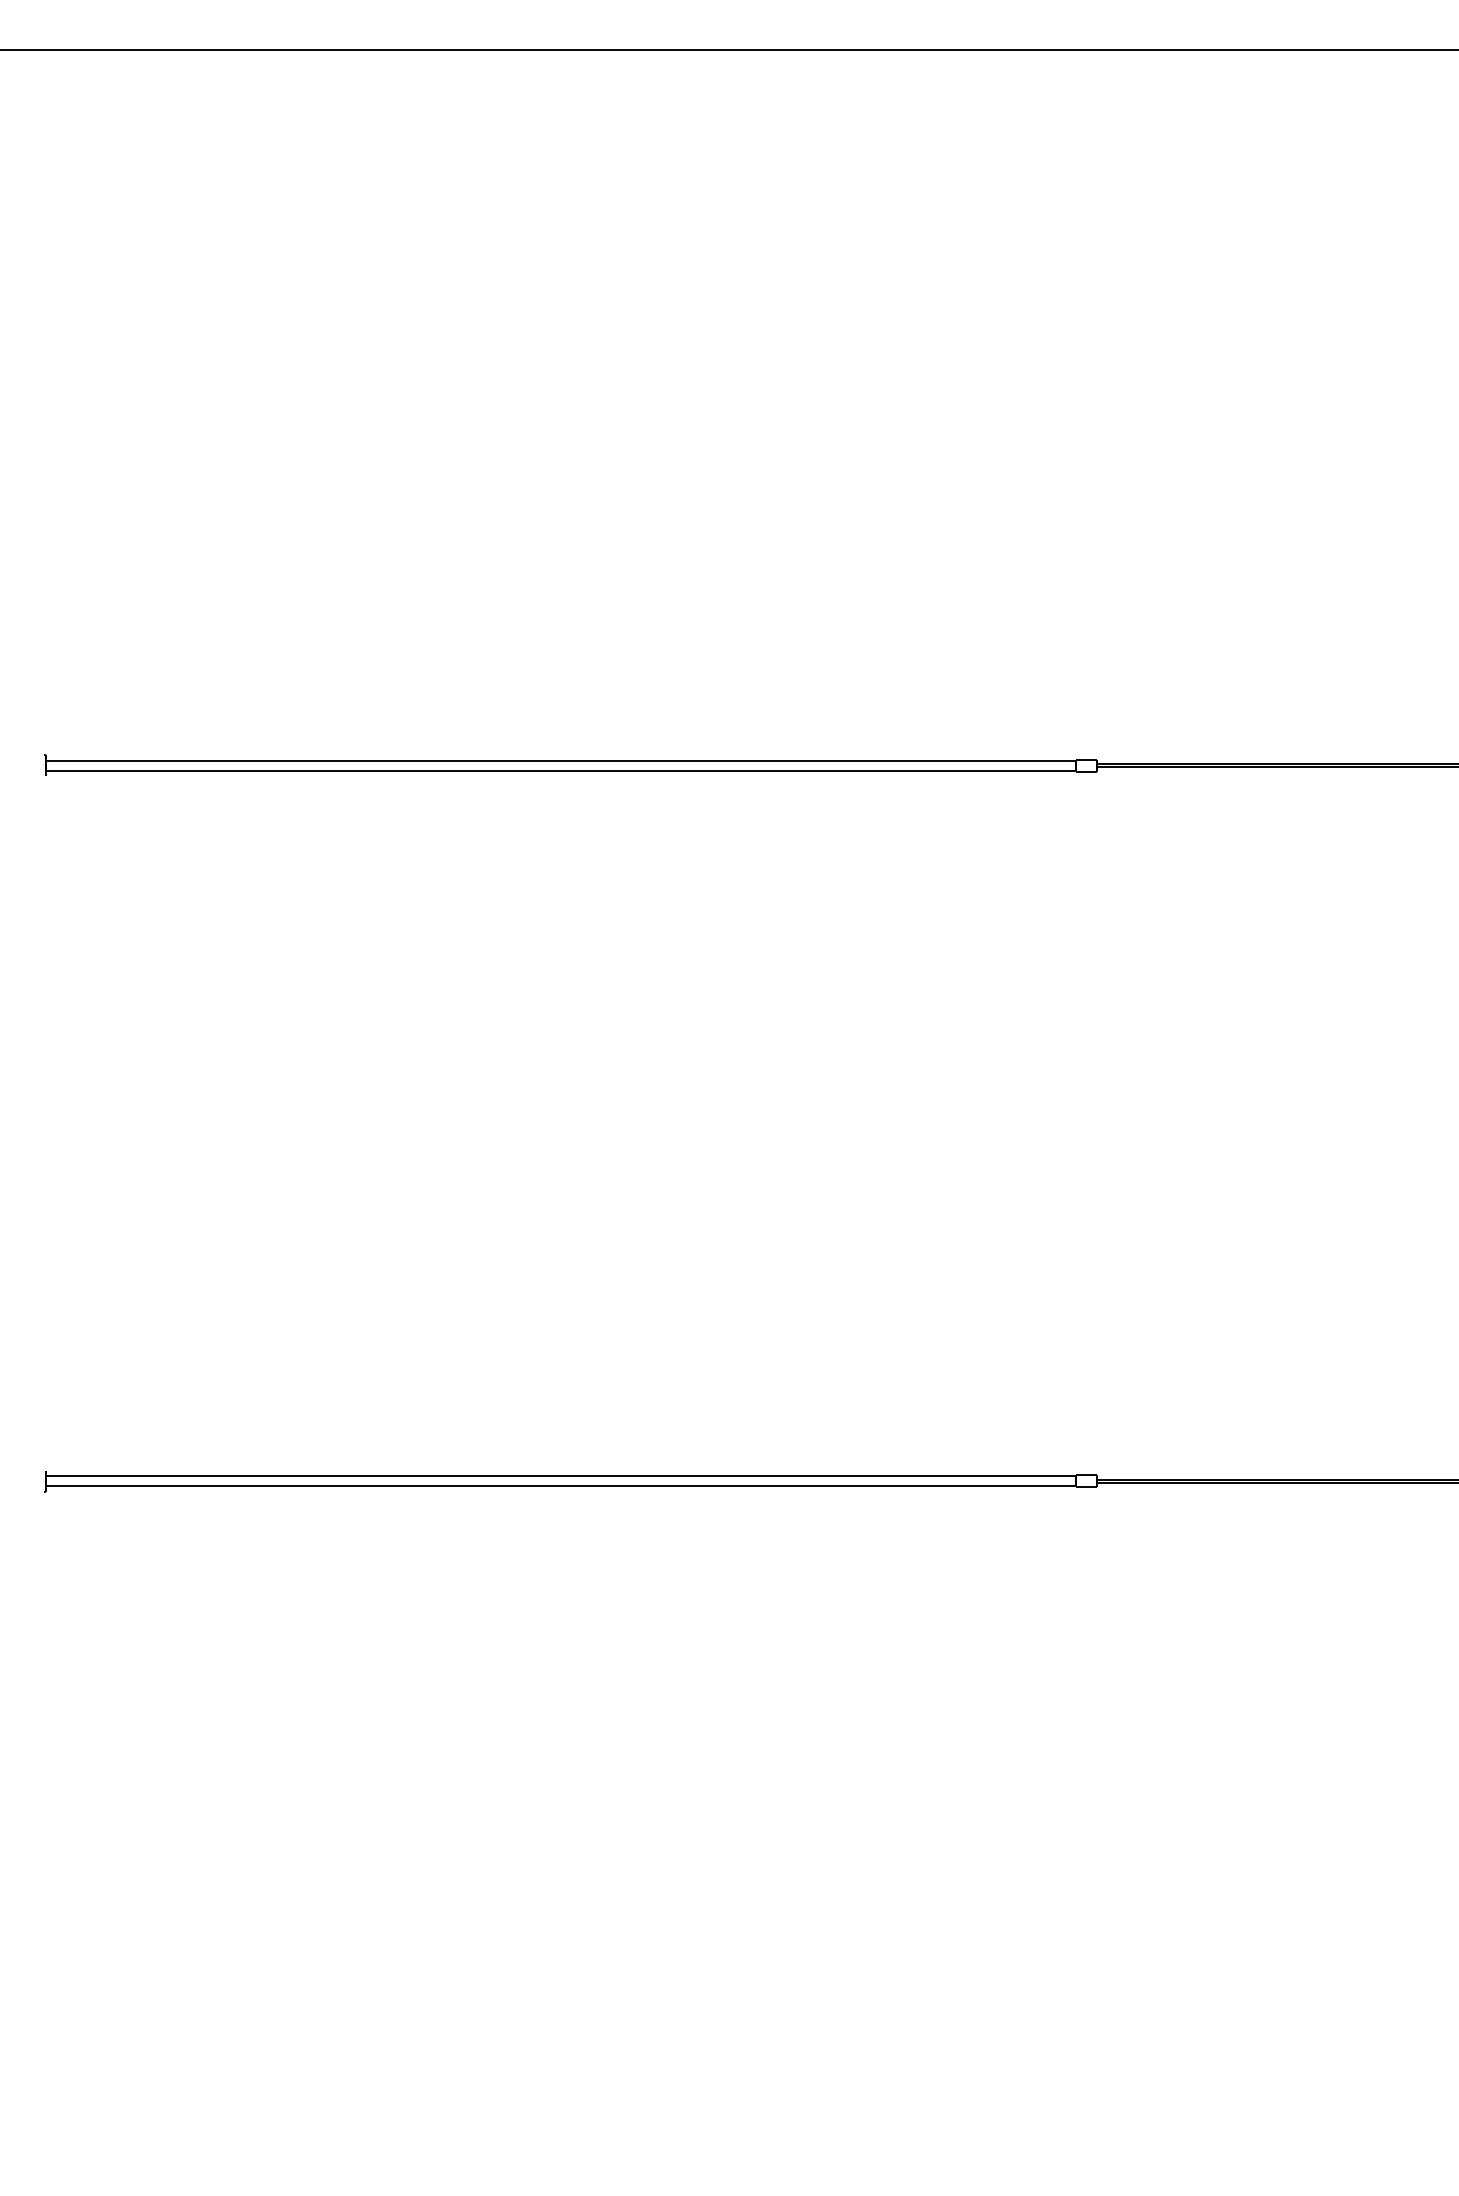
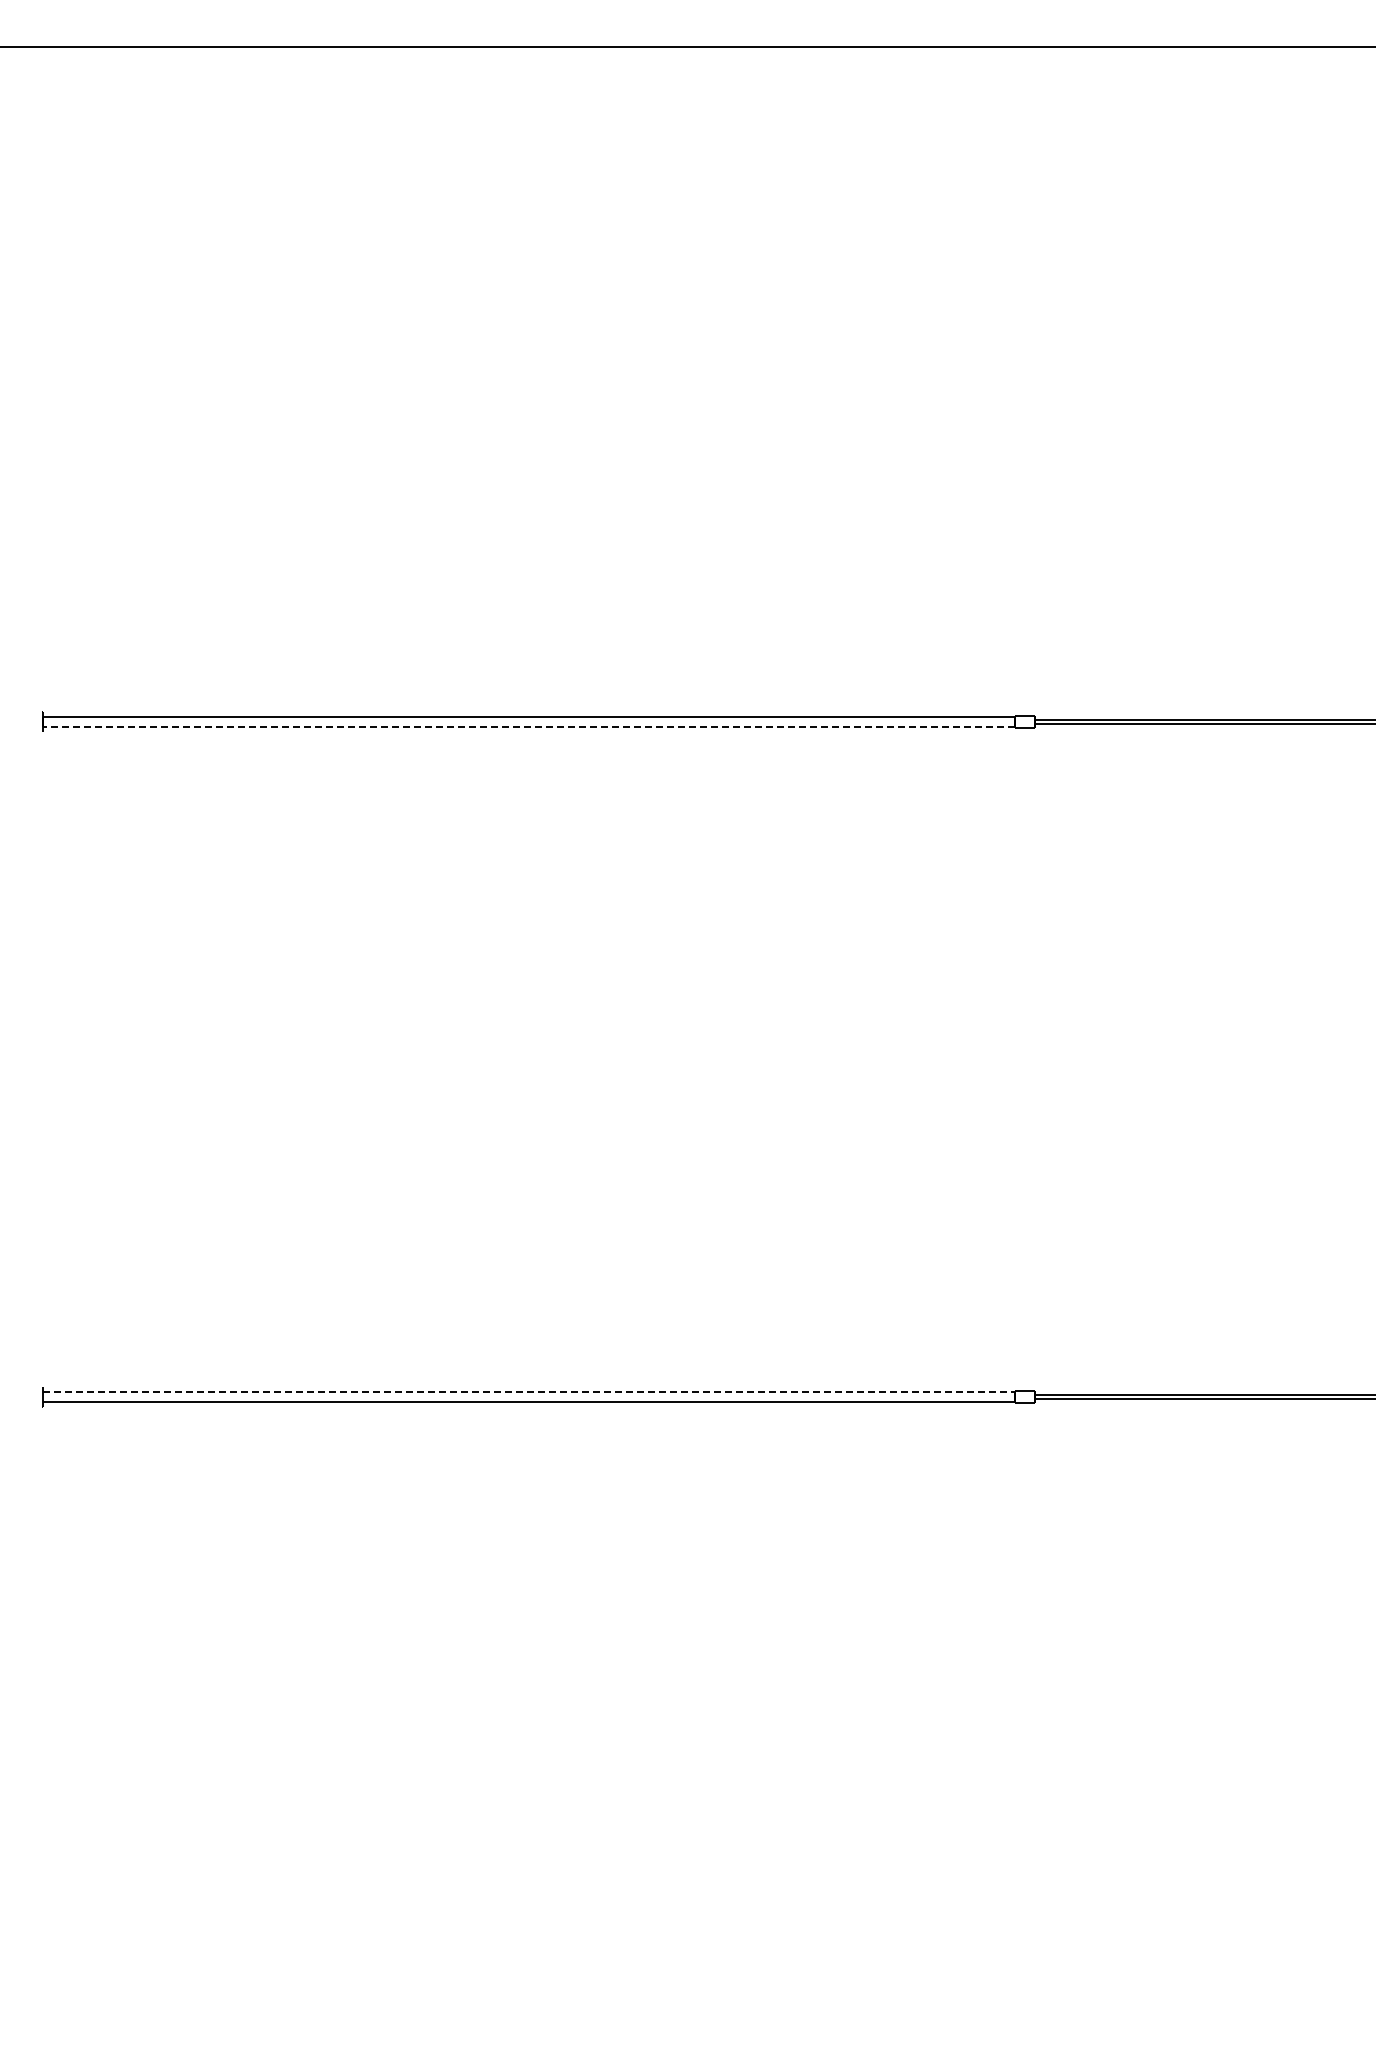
line: (560, 770) -> (528, 726), solid -> dashed
line: (560, 1476) -> (528, 1392), solid -> dashed

